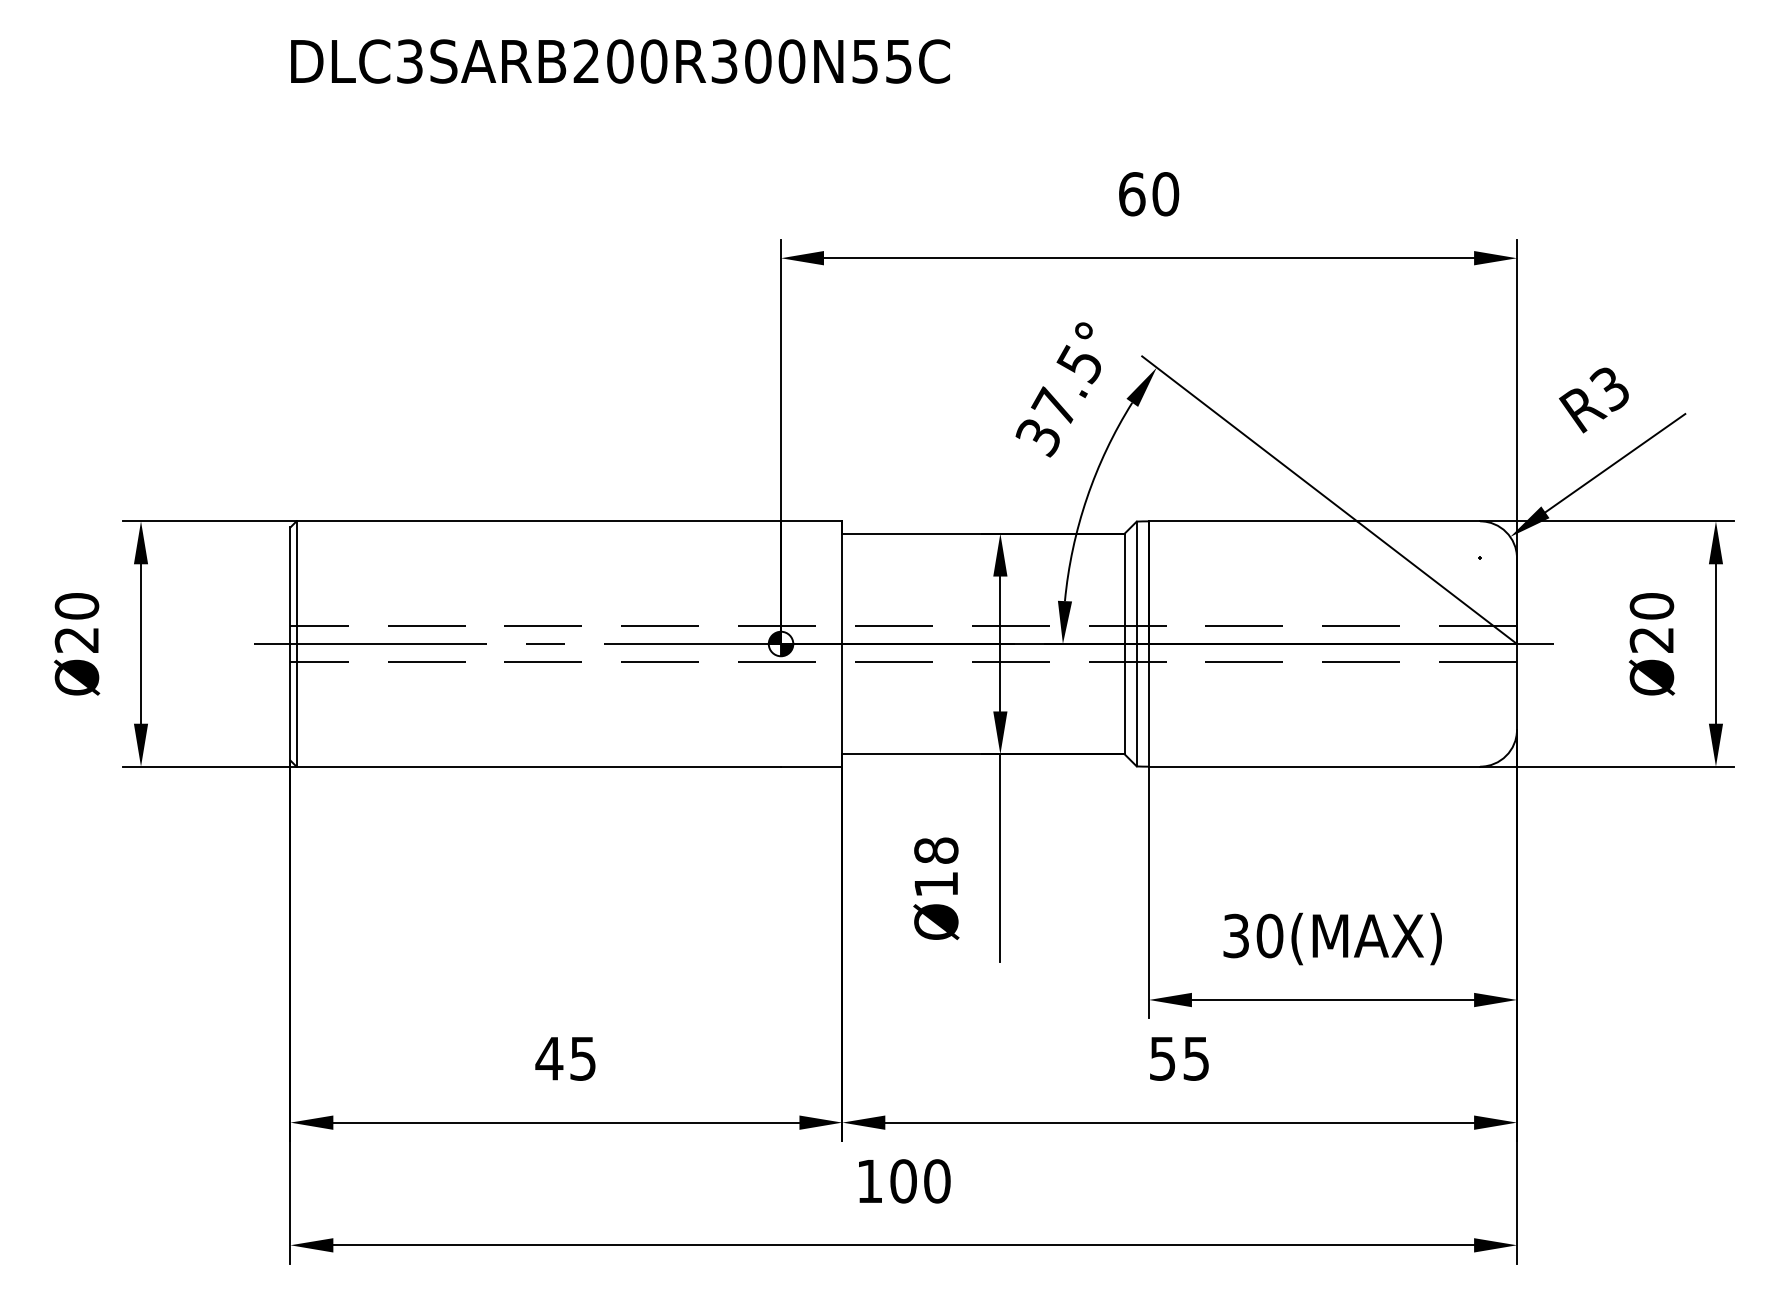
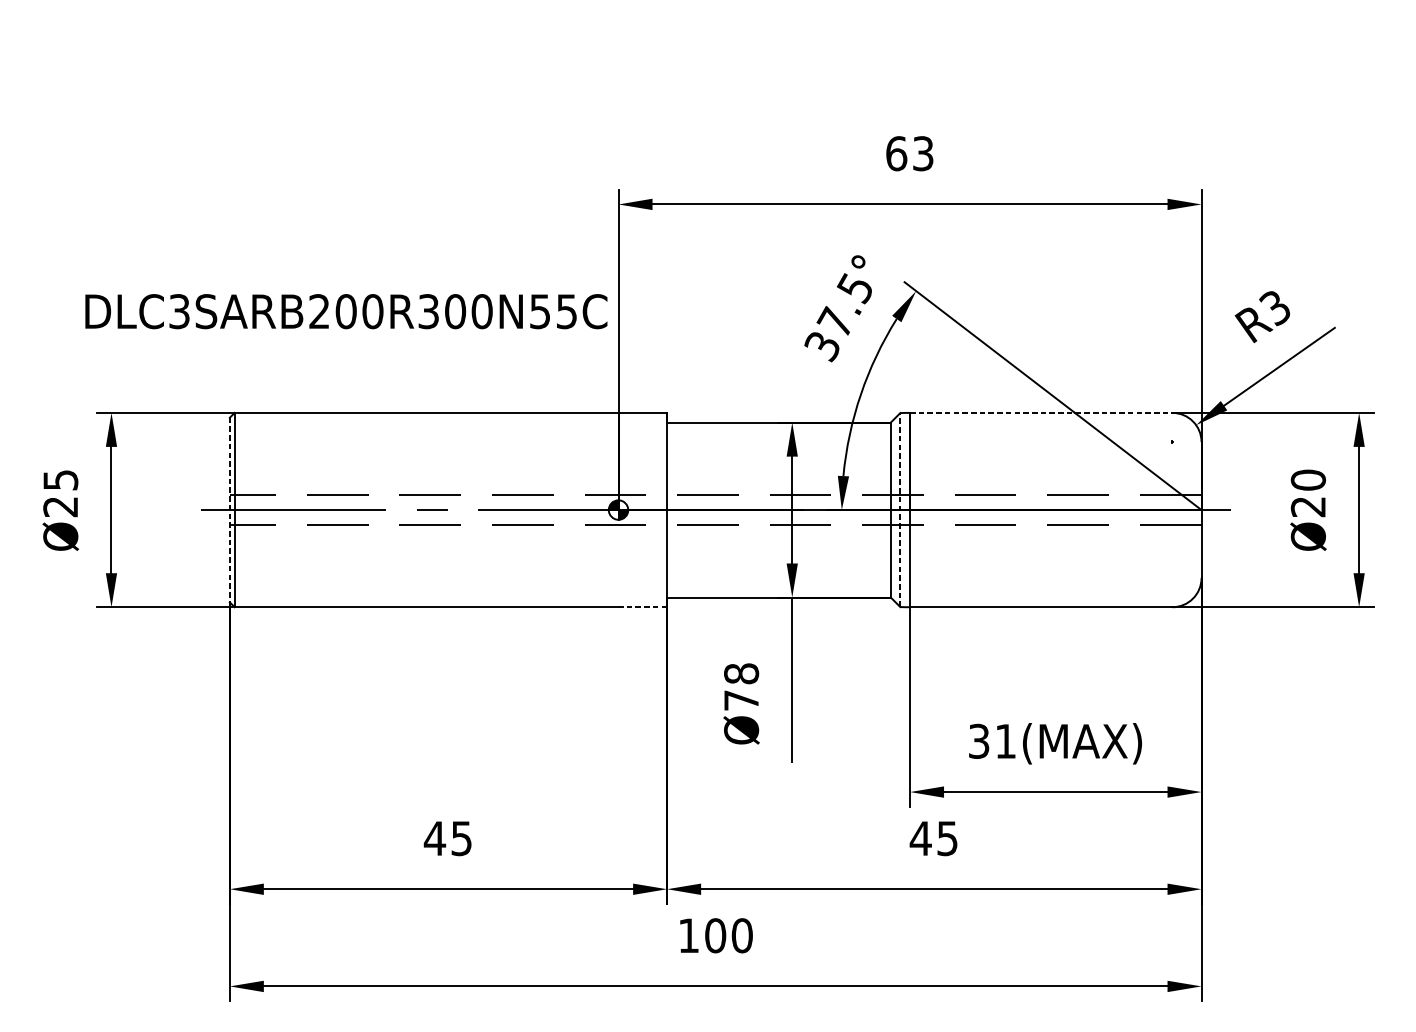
text: (620, 61) -> (346, 311), moved
text: (1165, 194) -> (923, 153), 60 -> 63
line: (1314, 521) -> (1041, 413), solid -> dashed
text: (76, 606) -> (60, 480), Ø20 -> Ø25
line: (1136, 643) -> (900, 509), solid -> dashed
line: (290, 644) -> (229, 510), solid -> dashed
line: (811, 766) -> (642, 607), solid -> dashed
text: (935, 884) -> (740, 700), Ø18 -> Ø78
text: (1269, 935) -> (1005, 740), 30(MAX) -> 31(MAX)
text: (1162, 1058) -> (920, 838), 55 -> 45

